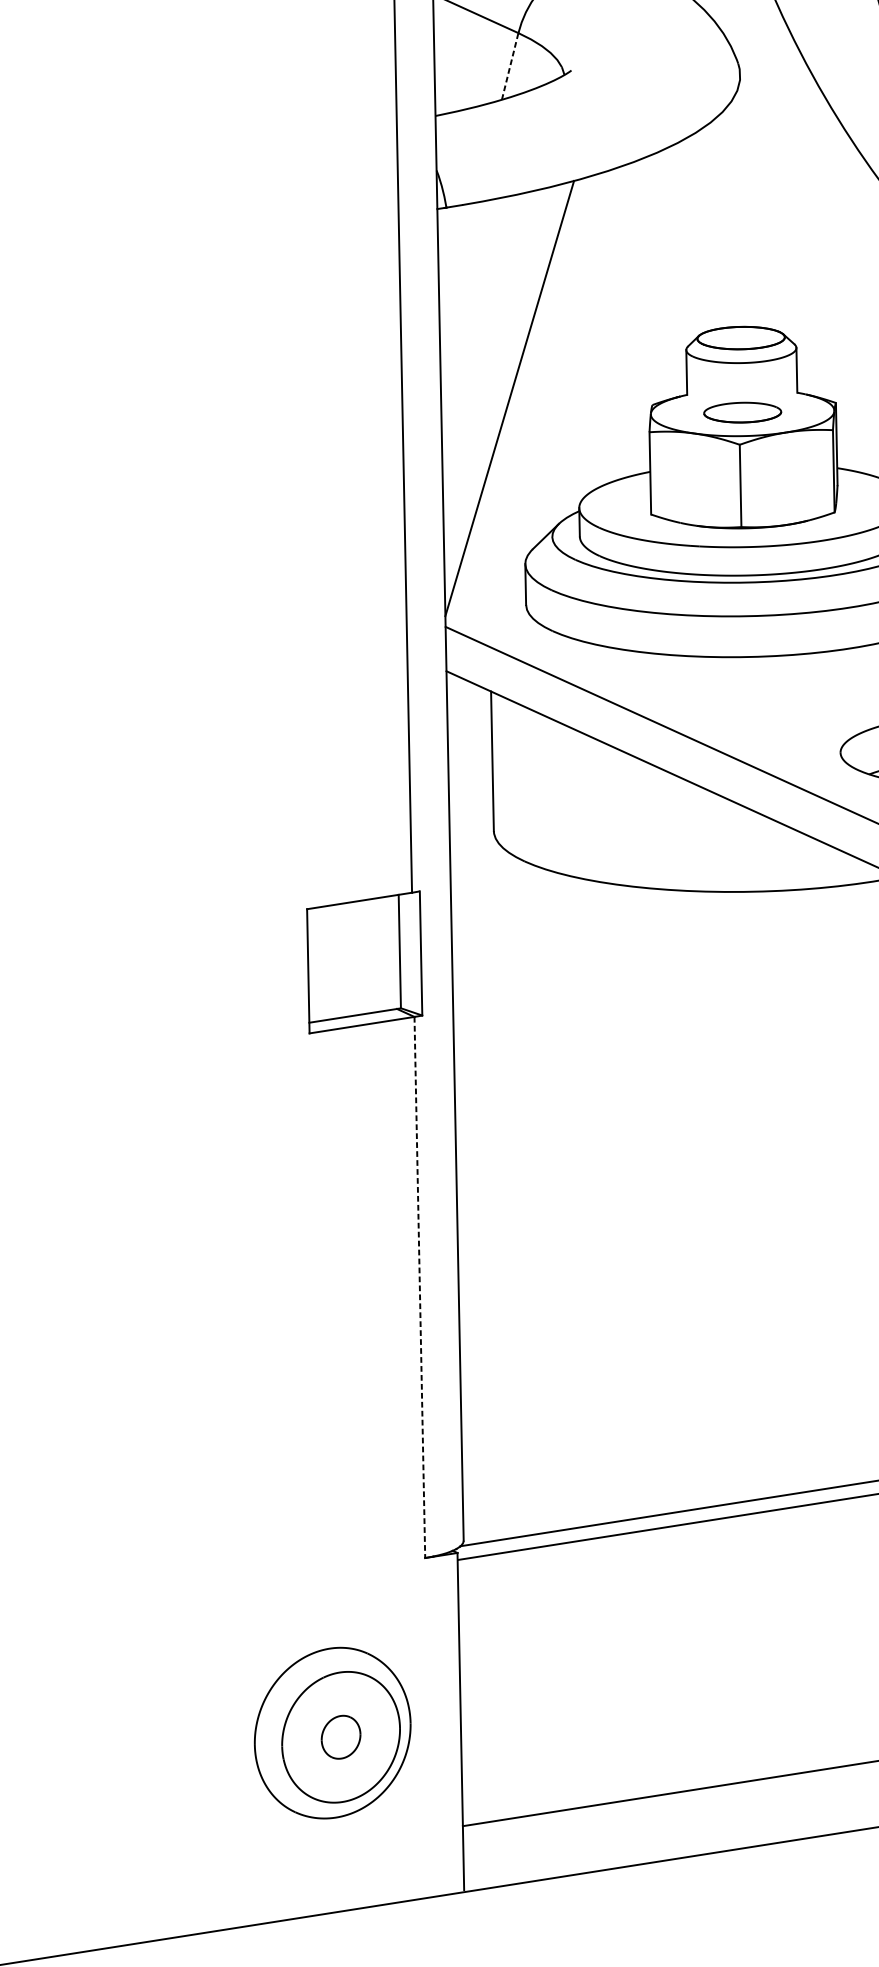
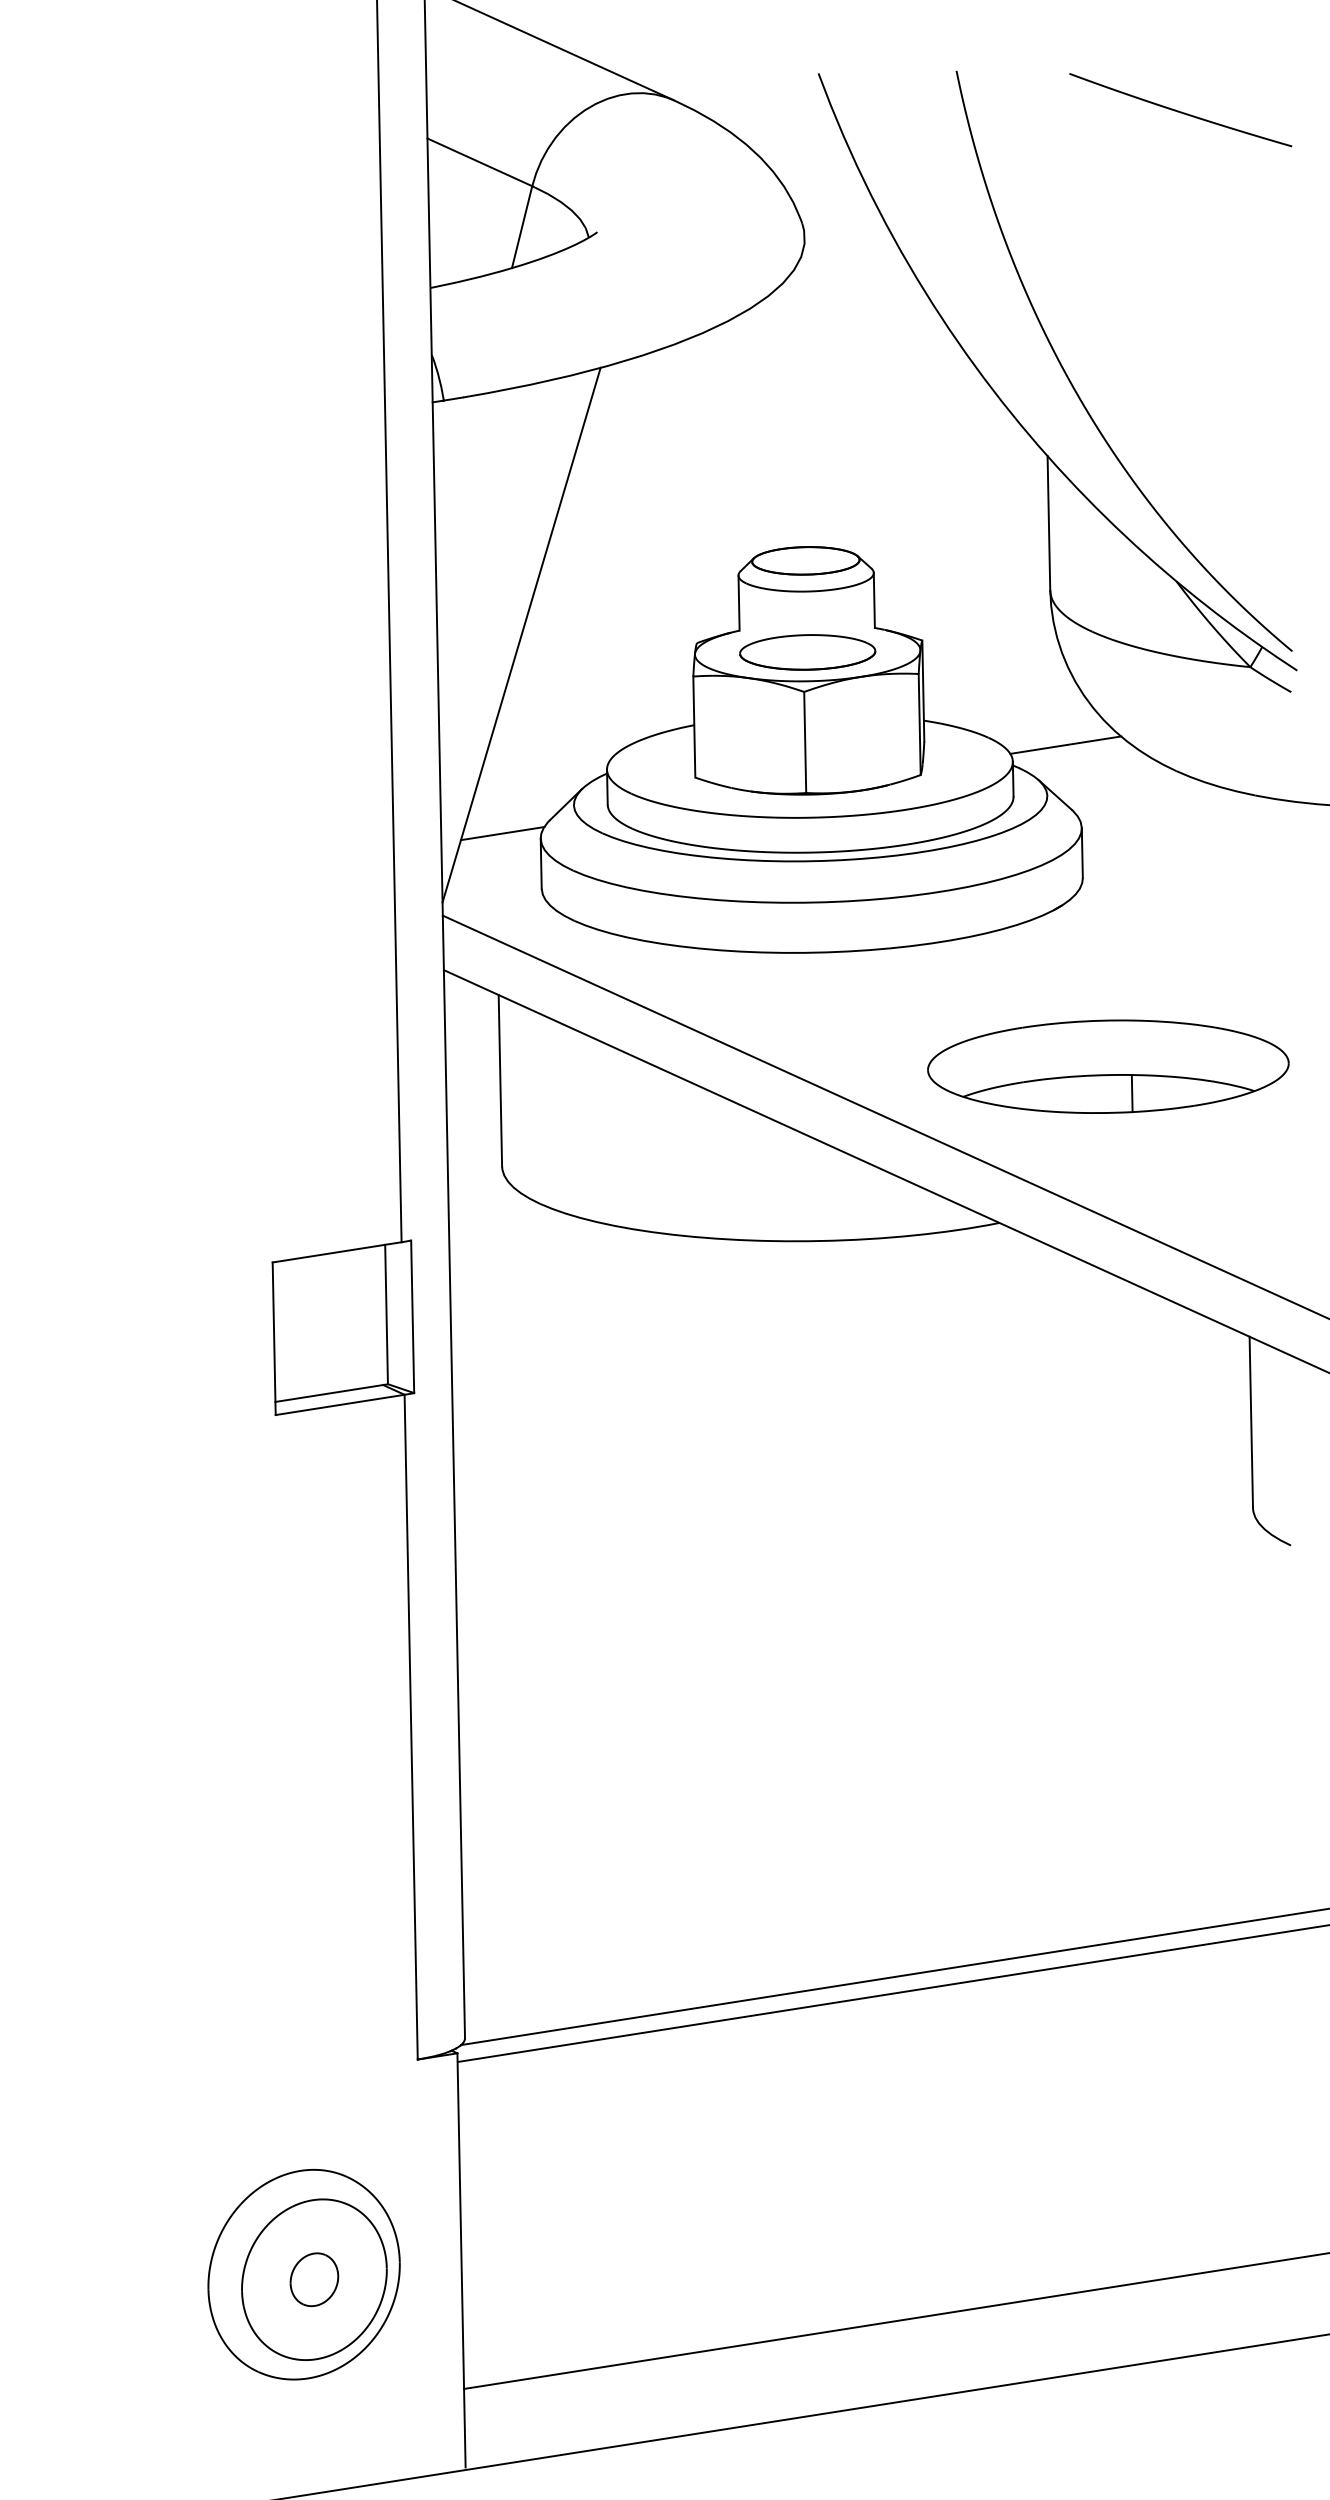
line: (510, 65) -> (522, 226), dashed -> solid
part: (742, 412) -> (807, 652), size x1.43
line: (494, 560) -> (502, 833), added
line: (420, 1287) -> (411, 1727), dashed -> solid

